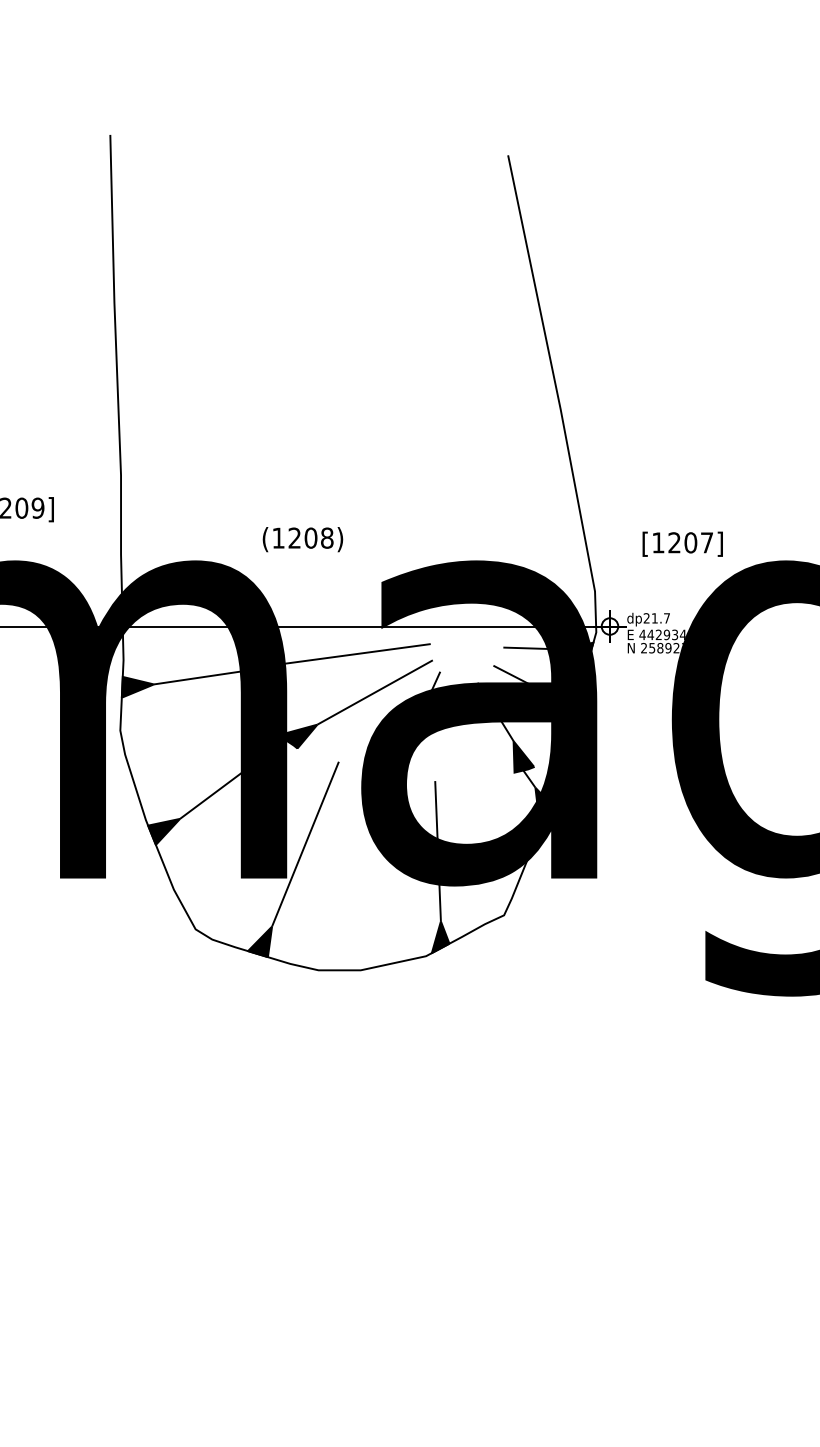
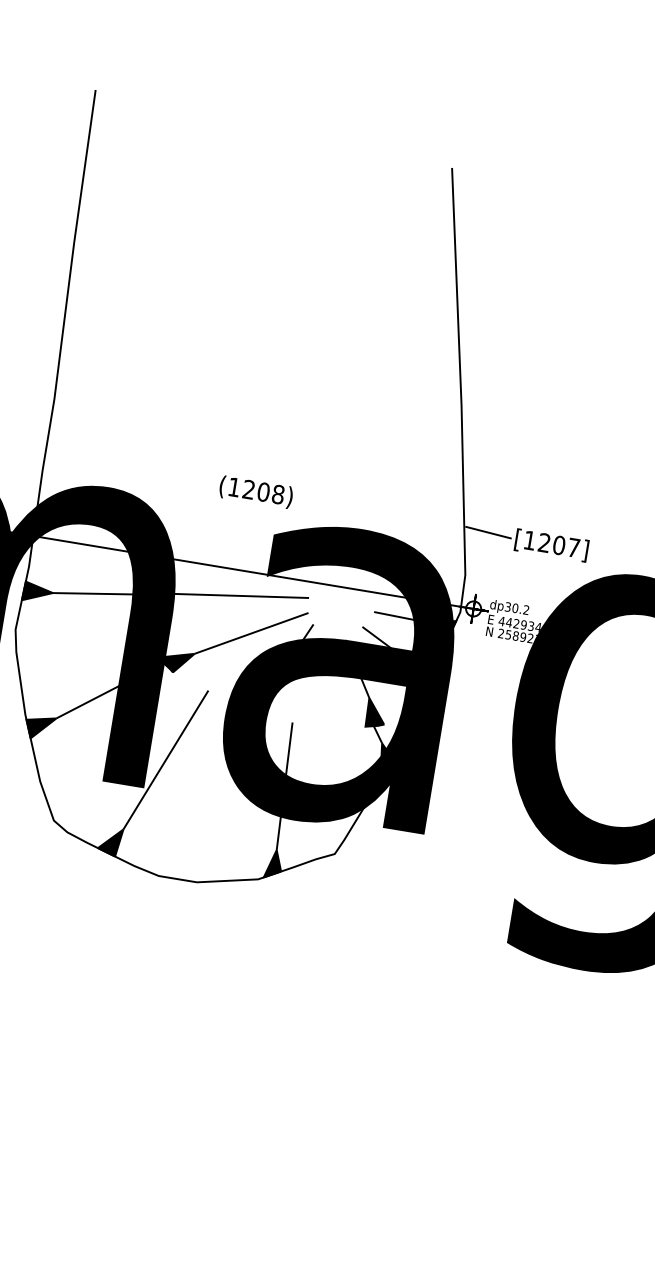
text: (302, 539) -> (255, 492), moved
line: (612, 541) -> (488, 532), added
text: (656, 618) -> (516, 608), dp21.7 -> dp30.2

